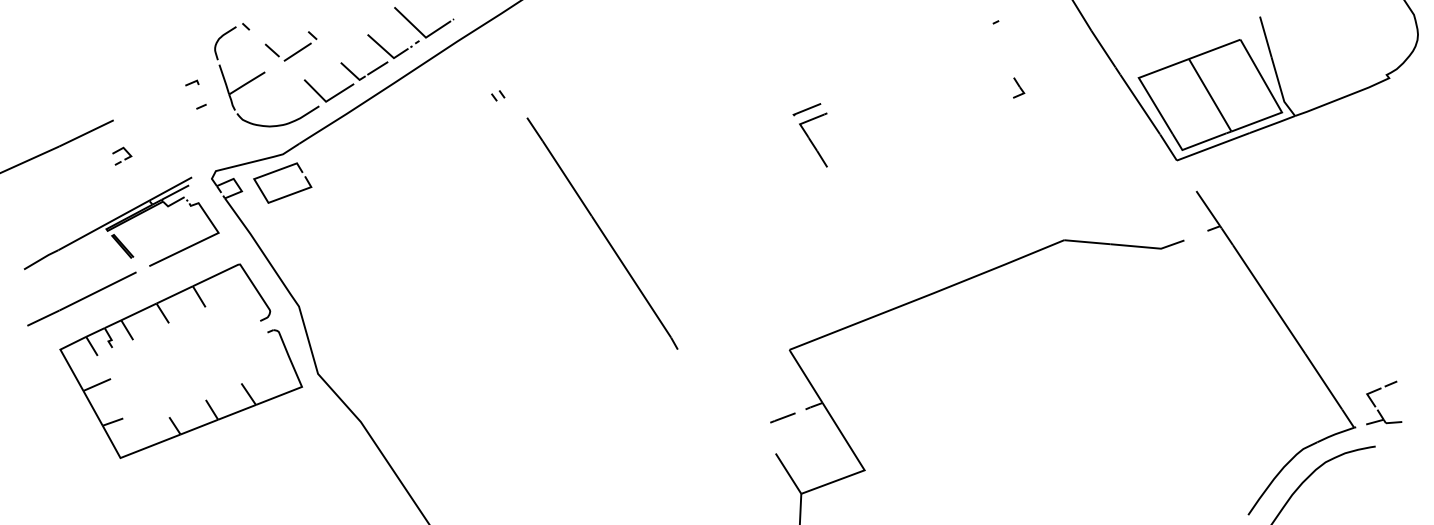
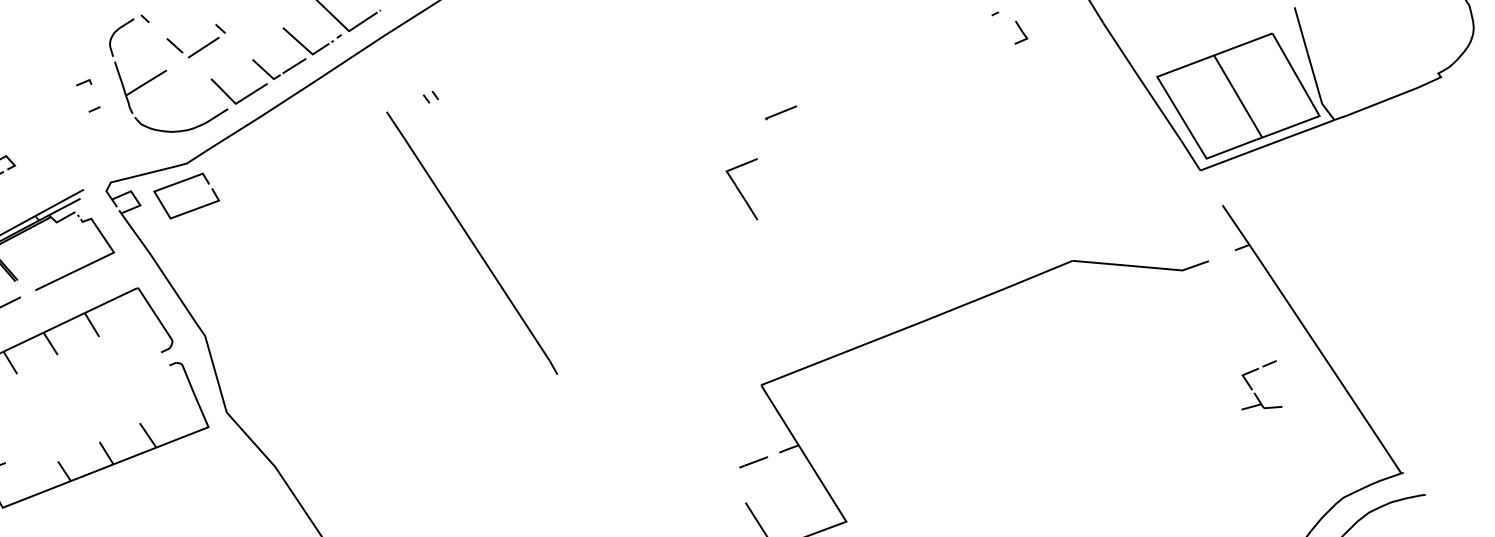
part: (1019, 87) -> (1021, 32), moved
part: (813, 139) -> (741, 188), moved
line: (602, 233) -> (472, 243), moved
part: (1376, 406) -> (1253, 389), moved

